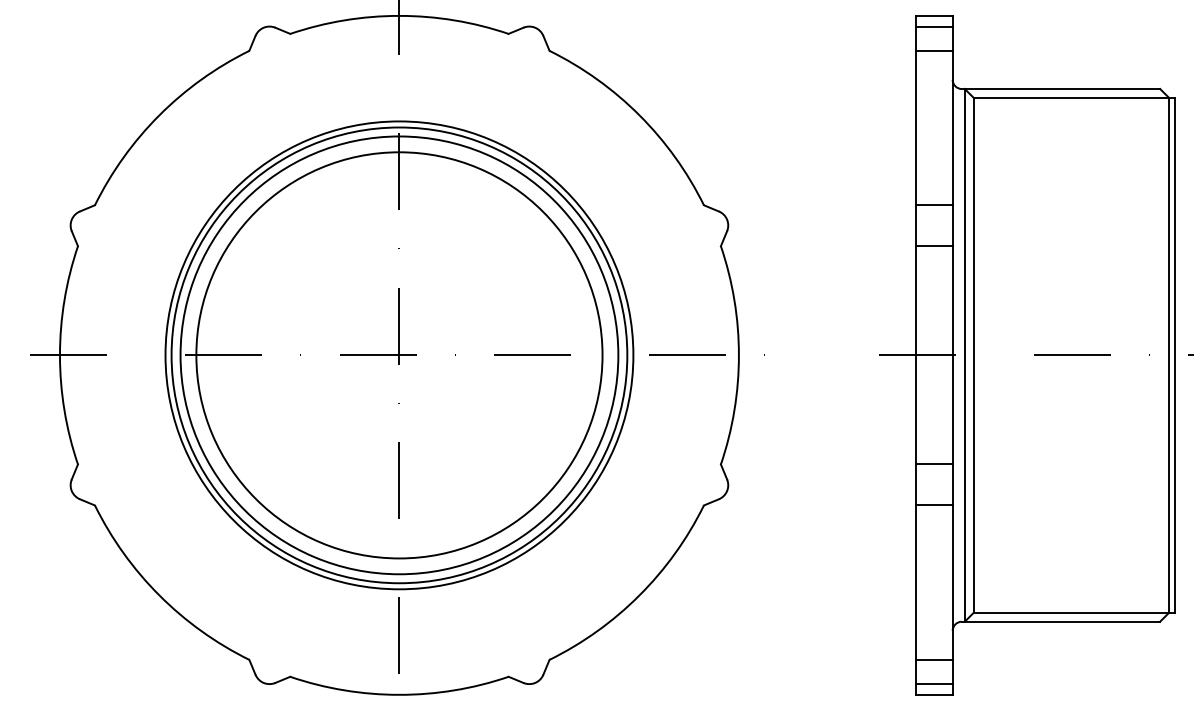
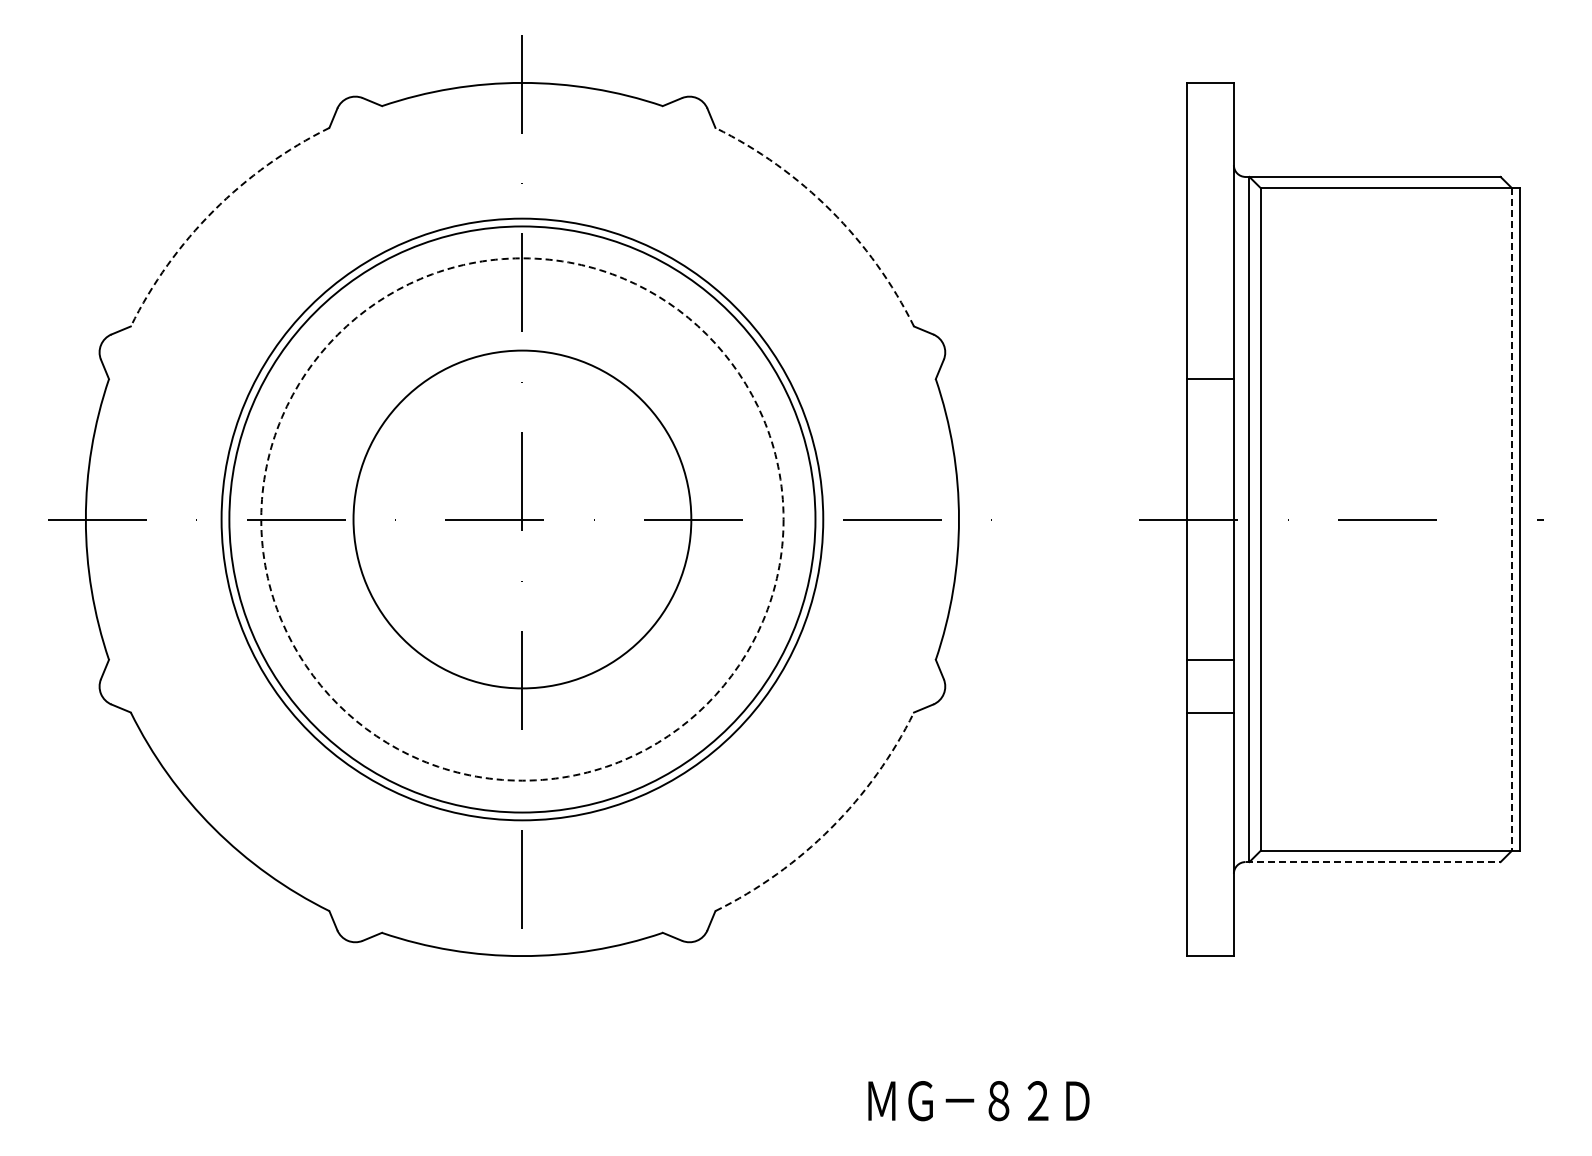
line: (934, 26) -> (1210, 96), removed
line: (934, 50) -> (1210, 127), removed
arc: (159, 115) -> (213, 210), solid -> dashed
arc: (639, 115) -> (831, 210), solid -> dashed
line: (934, 205) -> (1210, 326), removed
circle: (398, 355) -> (521, 519), size x0.6
circle: (399, 355) -> (522, 519), solid -> dashed
line: (1169, 355) -> (1512, 519), solid -> dashed
arc: (639, 595) -> (831, 828), solid -> dashed
line: (1061, 622) -> (1373, 862), solid -> dashed
line: (934, 660) -> (1210, 911), removed
line: (934, 684) -> (1210, 942), removed

